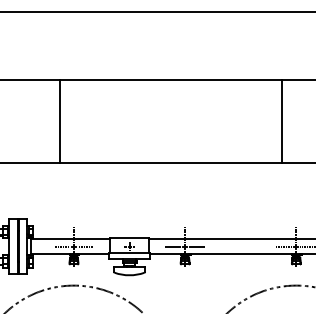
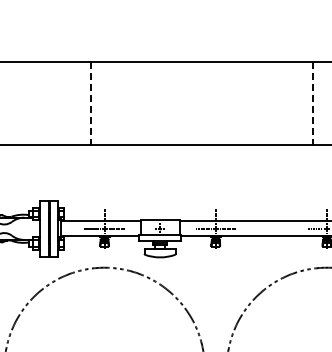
line: (59, 121) -> (90, 103), solid -> dashed
line: (282, 121) -> (313, 103), solid -> dashed

